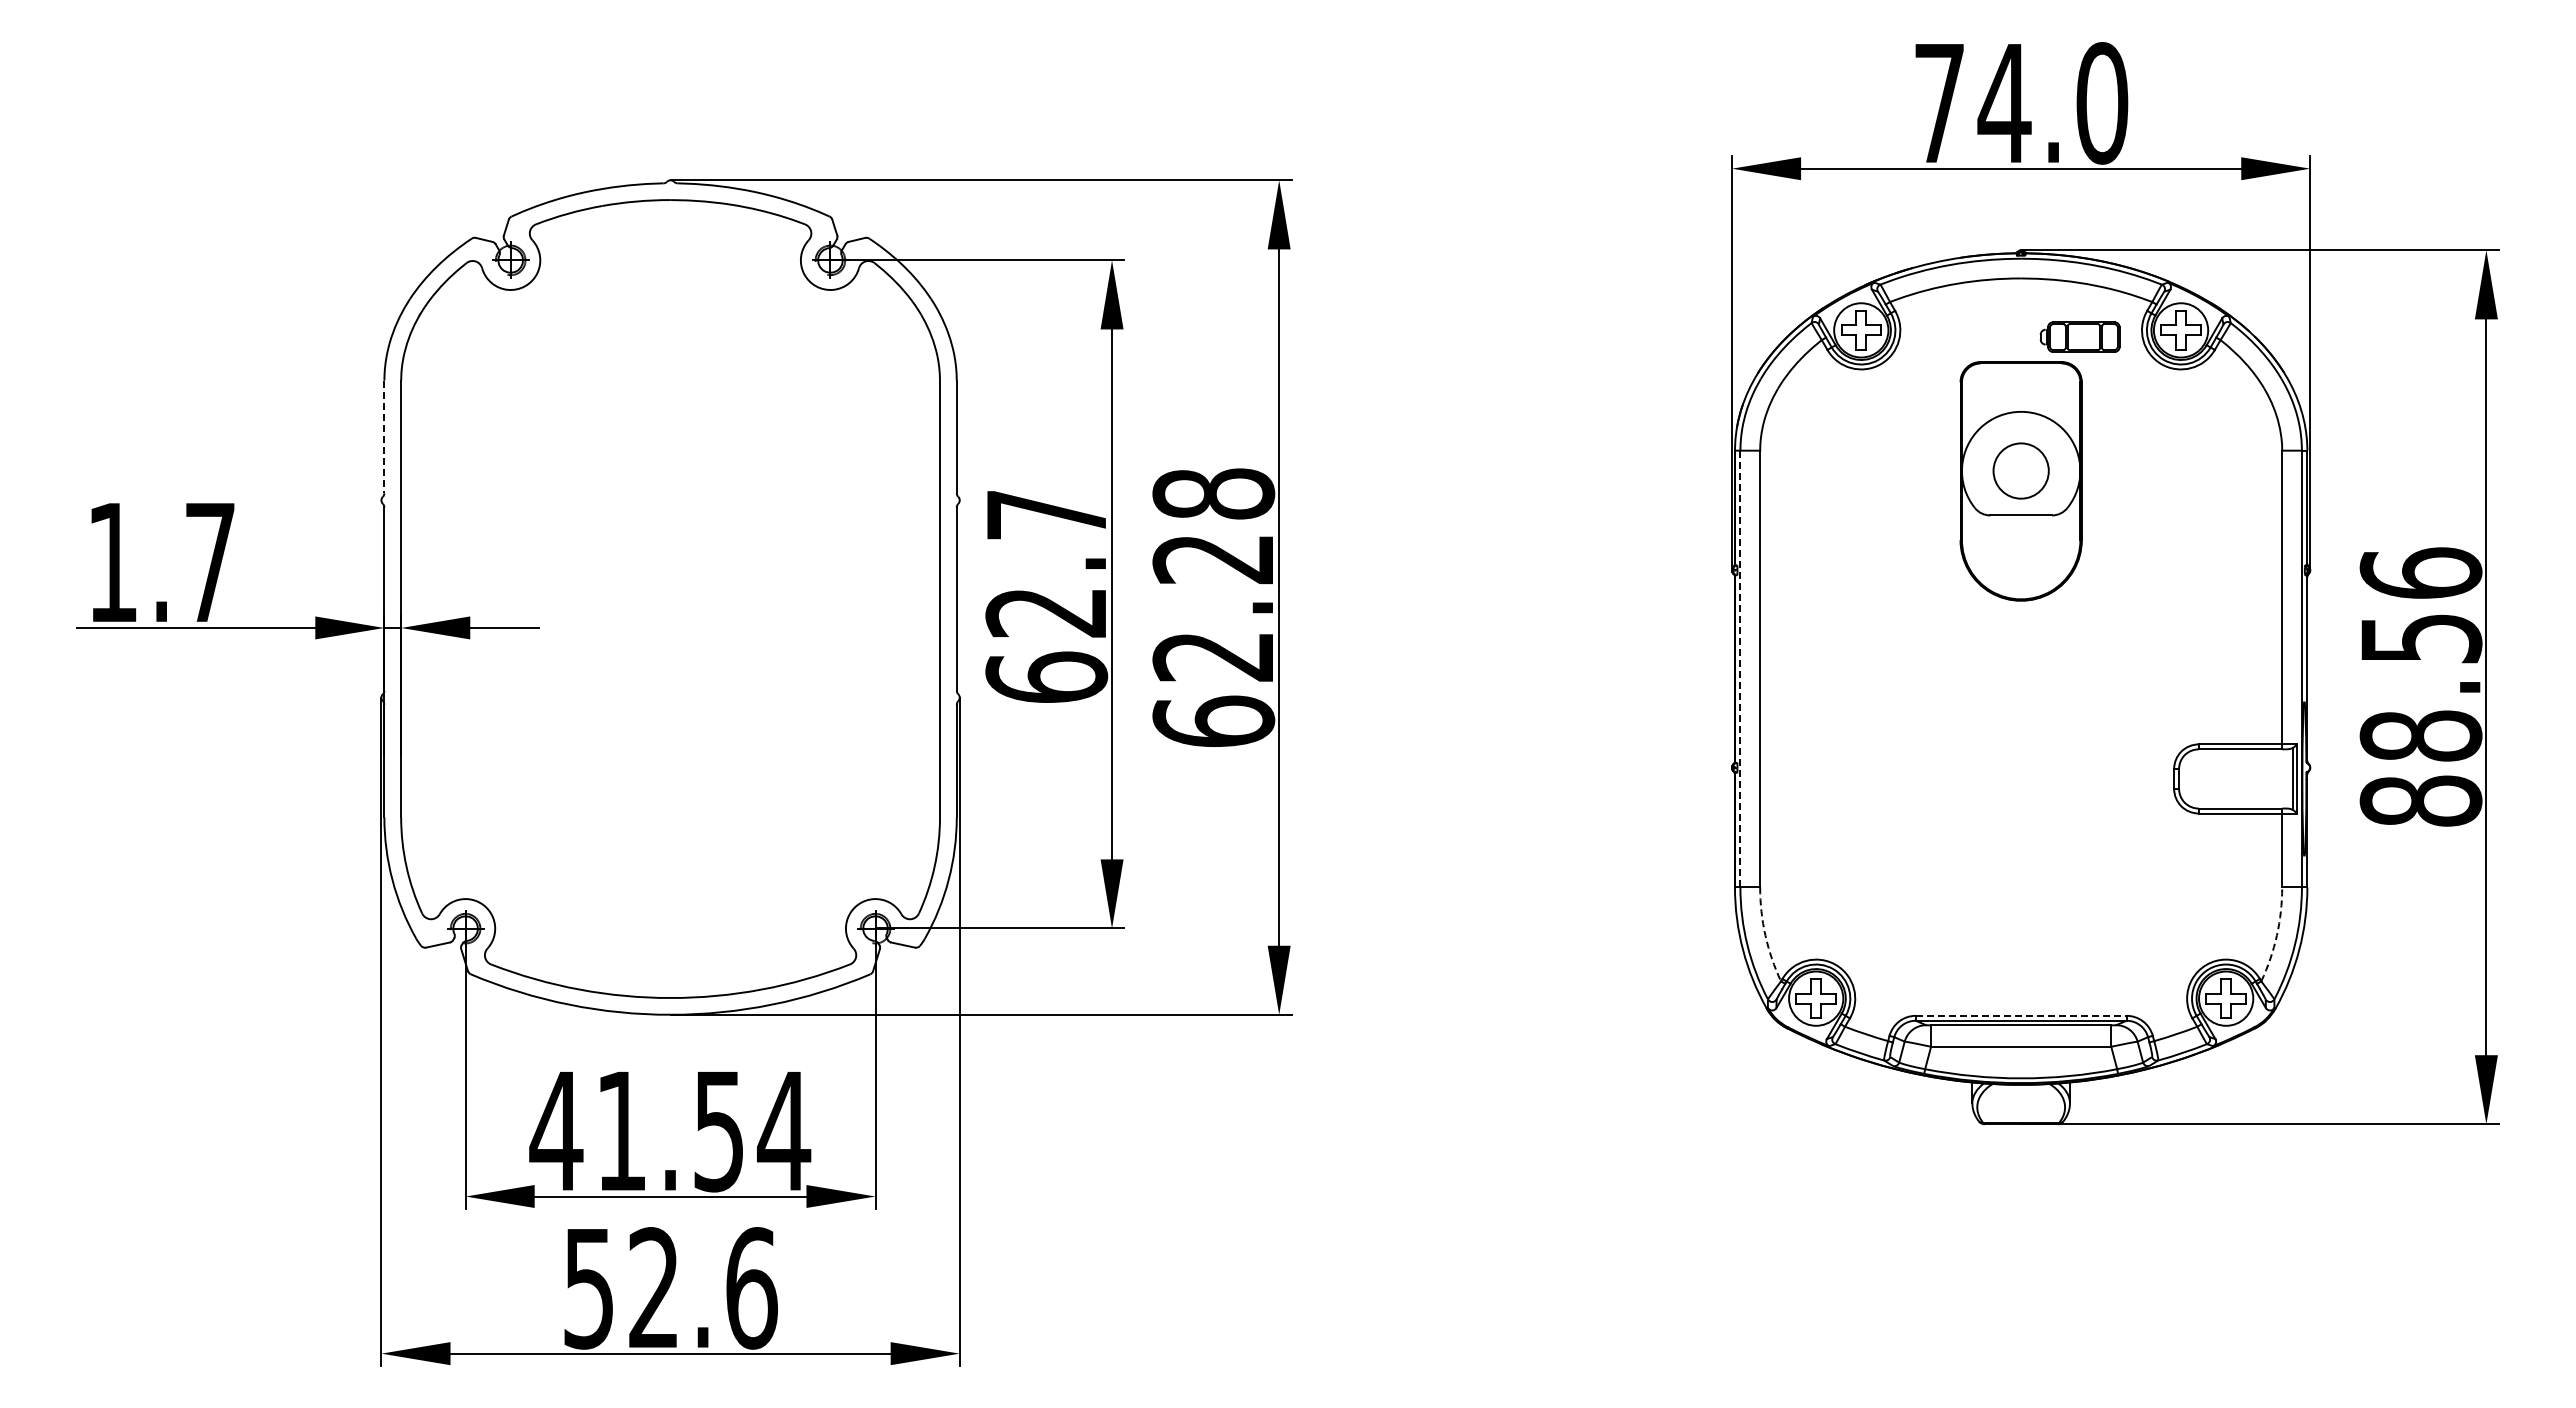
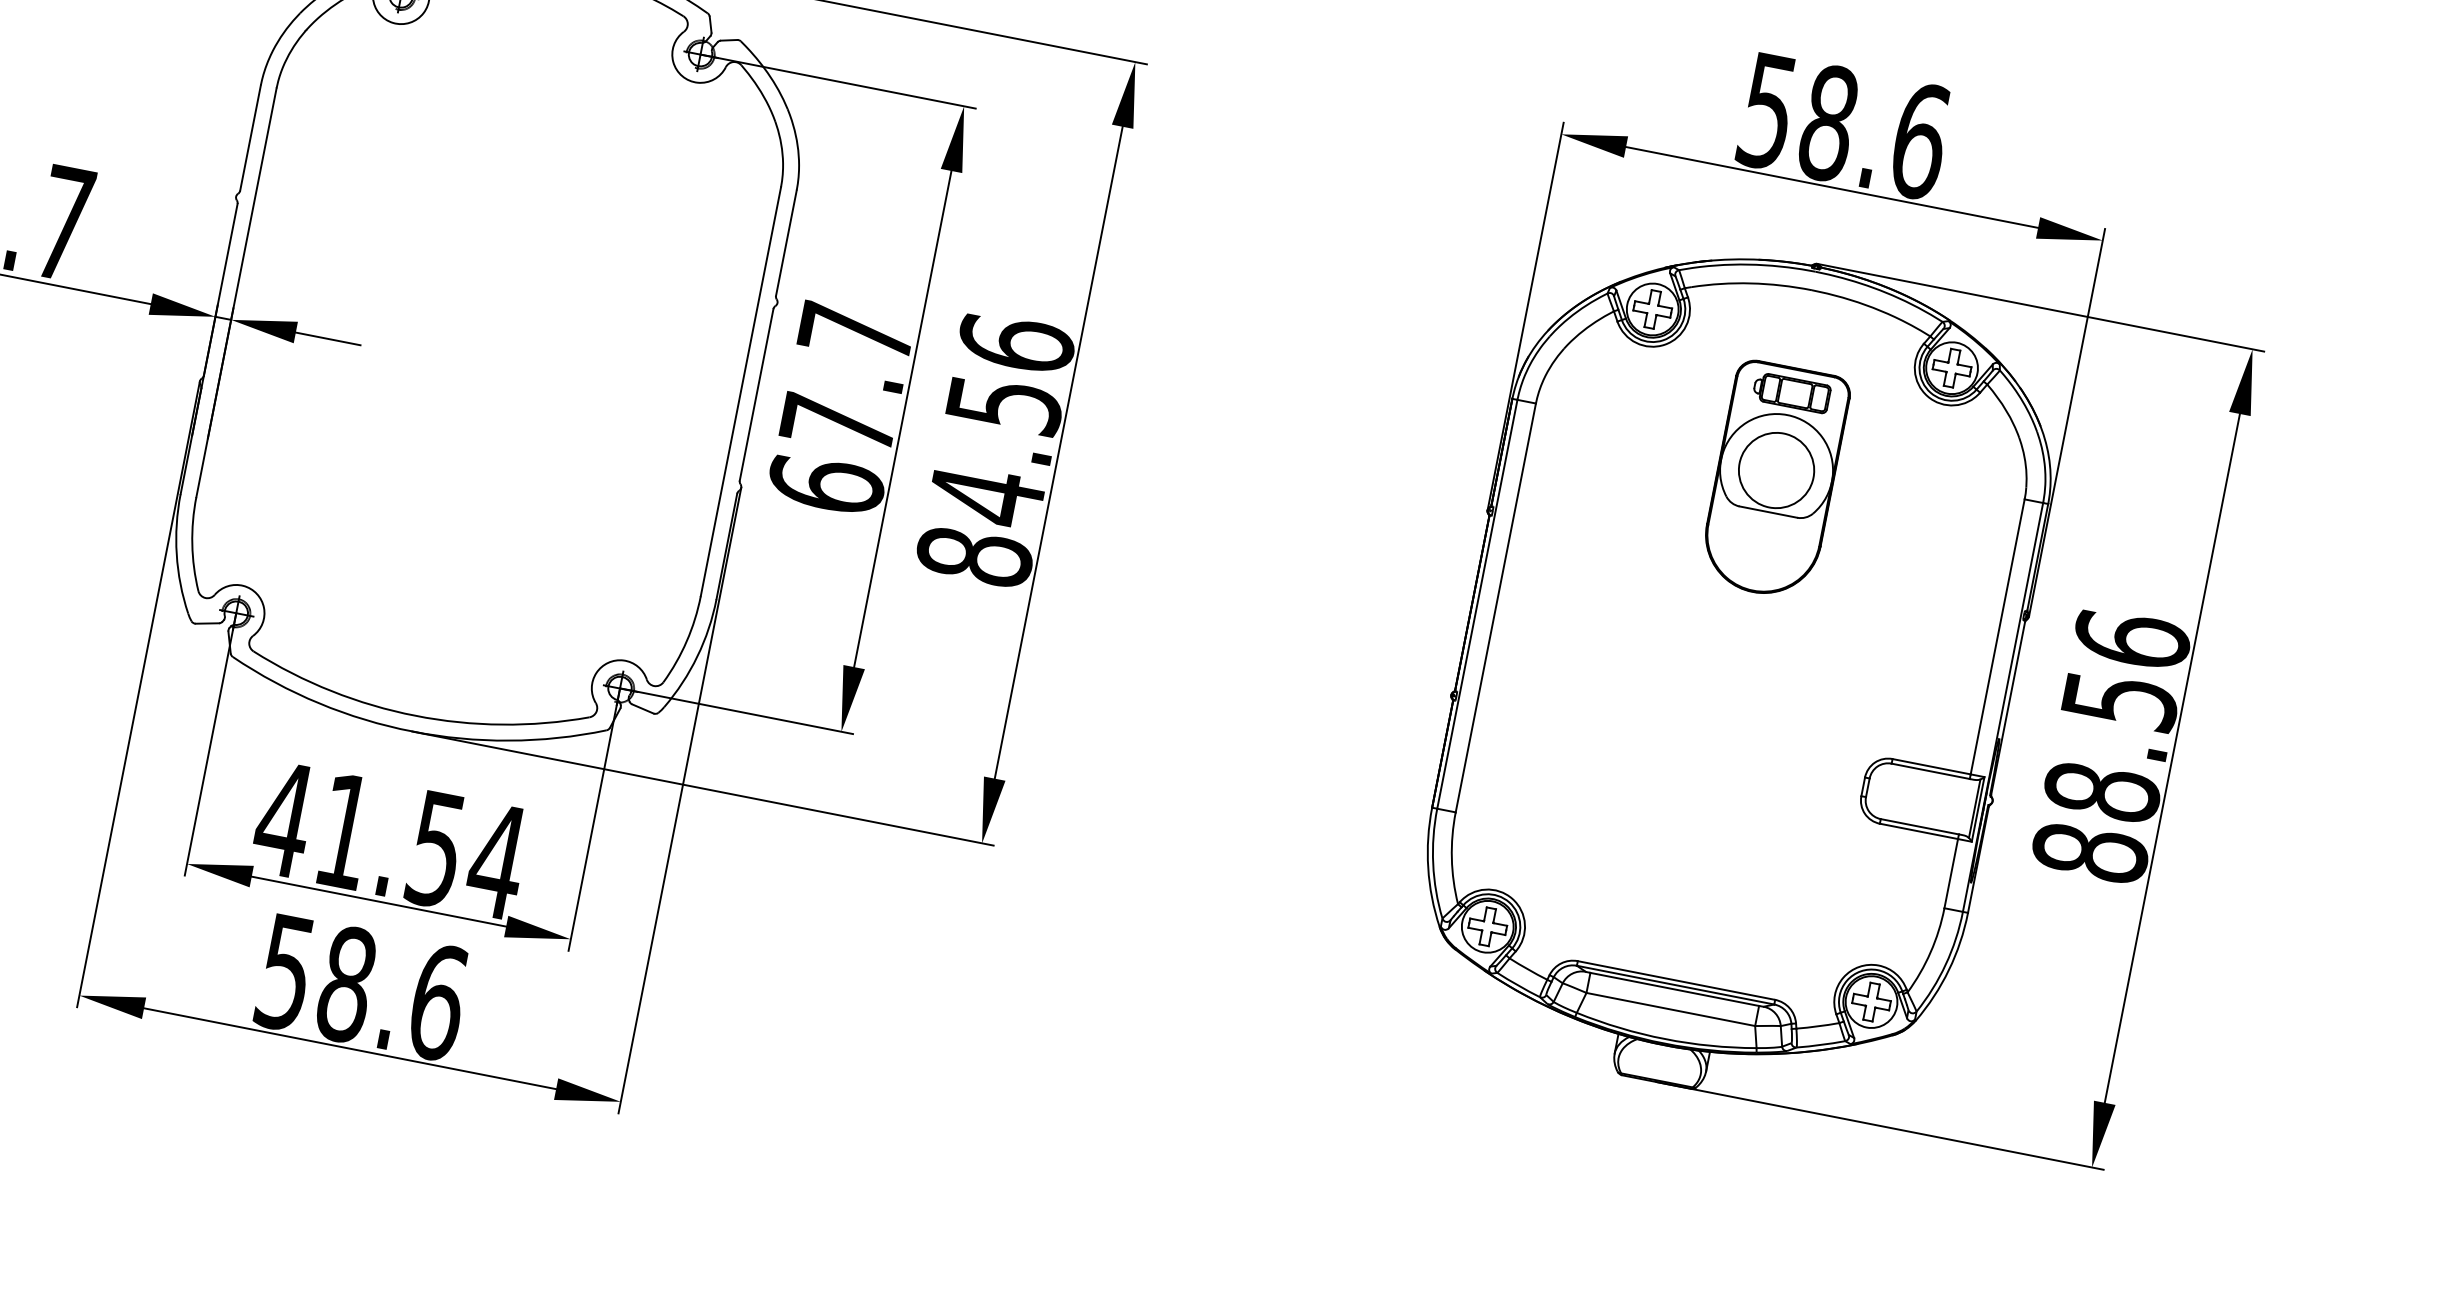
text: (2021, 103) -> (1844, 126), 74.0 -> 58.6
part: (2079, 336) -> (1791, 392), moved
line: (384, 437) -> (250, 138), dashed -> solid
circle: (2020, 470) -> (1776, 469), size x1.43
text: (1213, 607) -> (995, 449), 62.28 -> 84.56
text: (1045, 612) -> (837, 423), 62.7 -> 67.7
line: (1740, 668) -> (1477, 603), dashed -> solid
arc: (1765, 935) -> (1451, 858), dashed -> solid
arc: (2276, 935) -> (1930, 952), dashed -> solid
line: (2021, 1015) -> (1676, 980), dashed -> solid
text: (653, 1288) -> (346, 984), 52.6 -> 58.6

